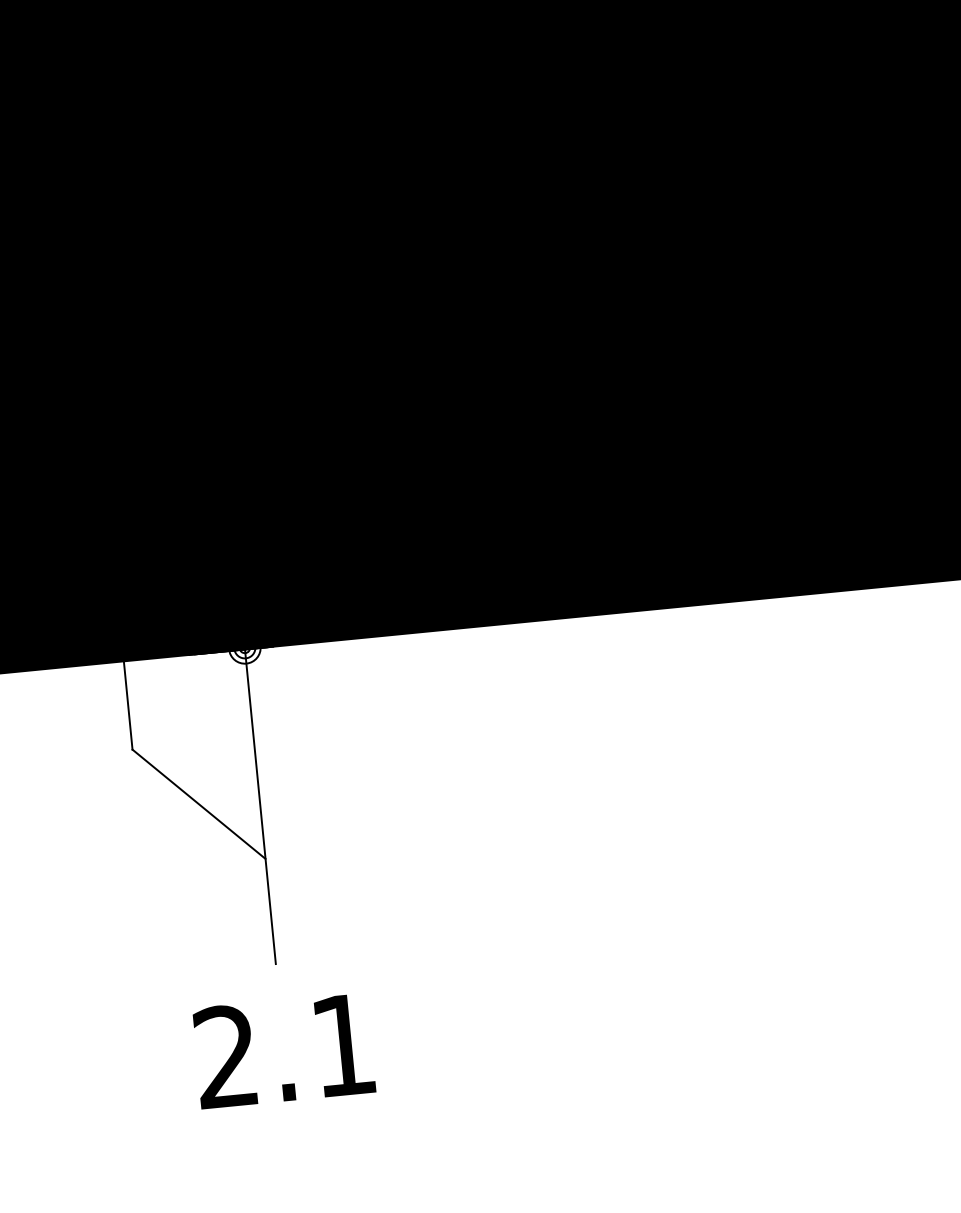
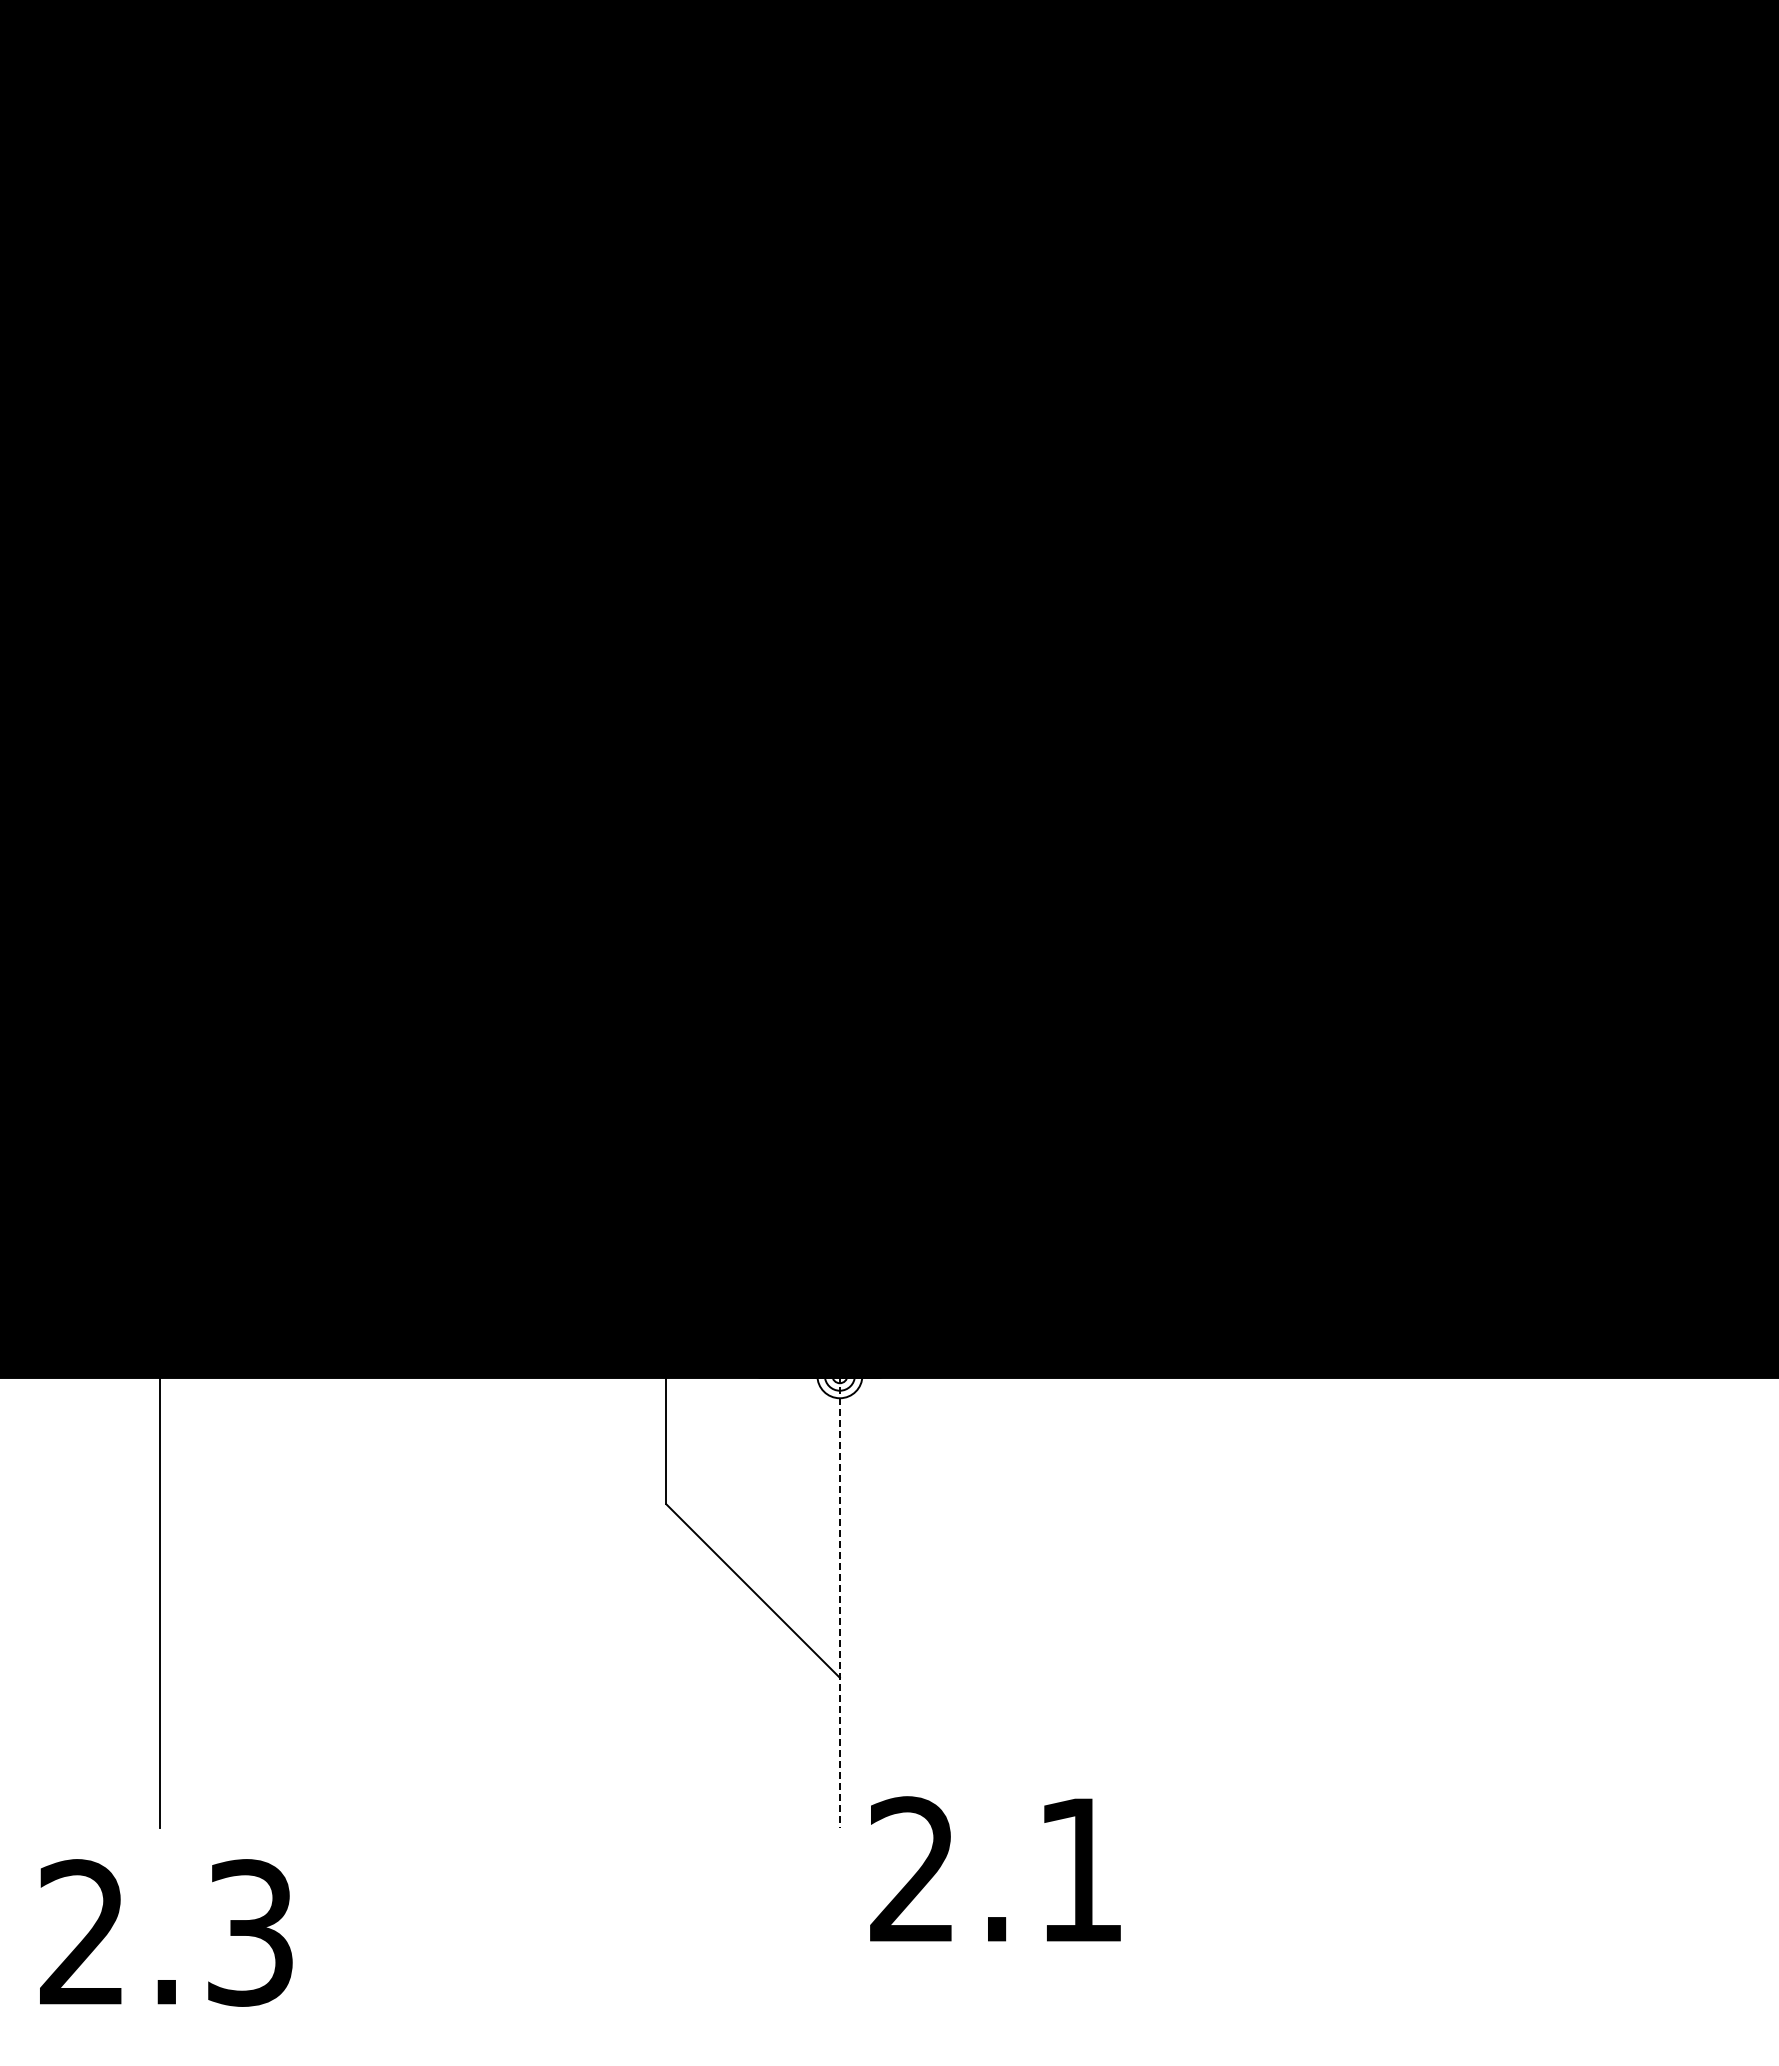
line: (260, 806) -> (839, 1602), solid -> dashed
text: (284, 1050) -> (995, 1868), moved

